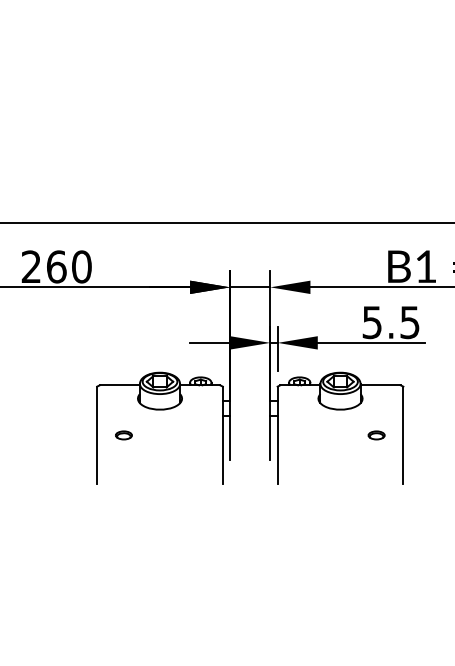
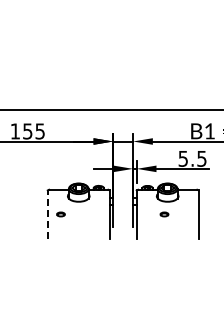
text: (56, 267) -> (27, 131), 260 -> 155
line: (96, 433) -> (47, 213), solid -> dashed
part: (376, 435) -> (164, 214), moved

